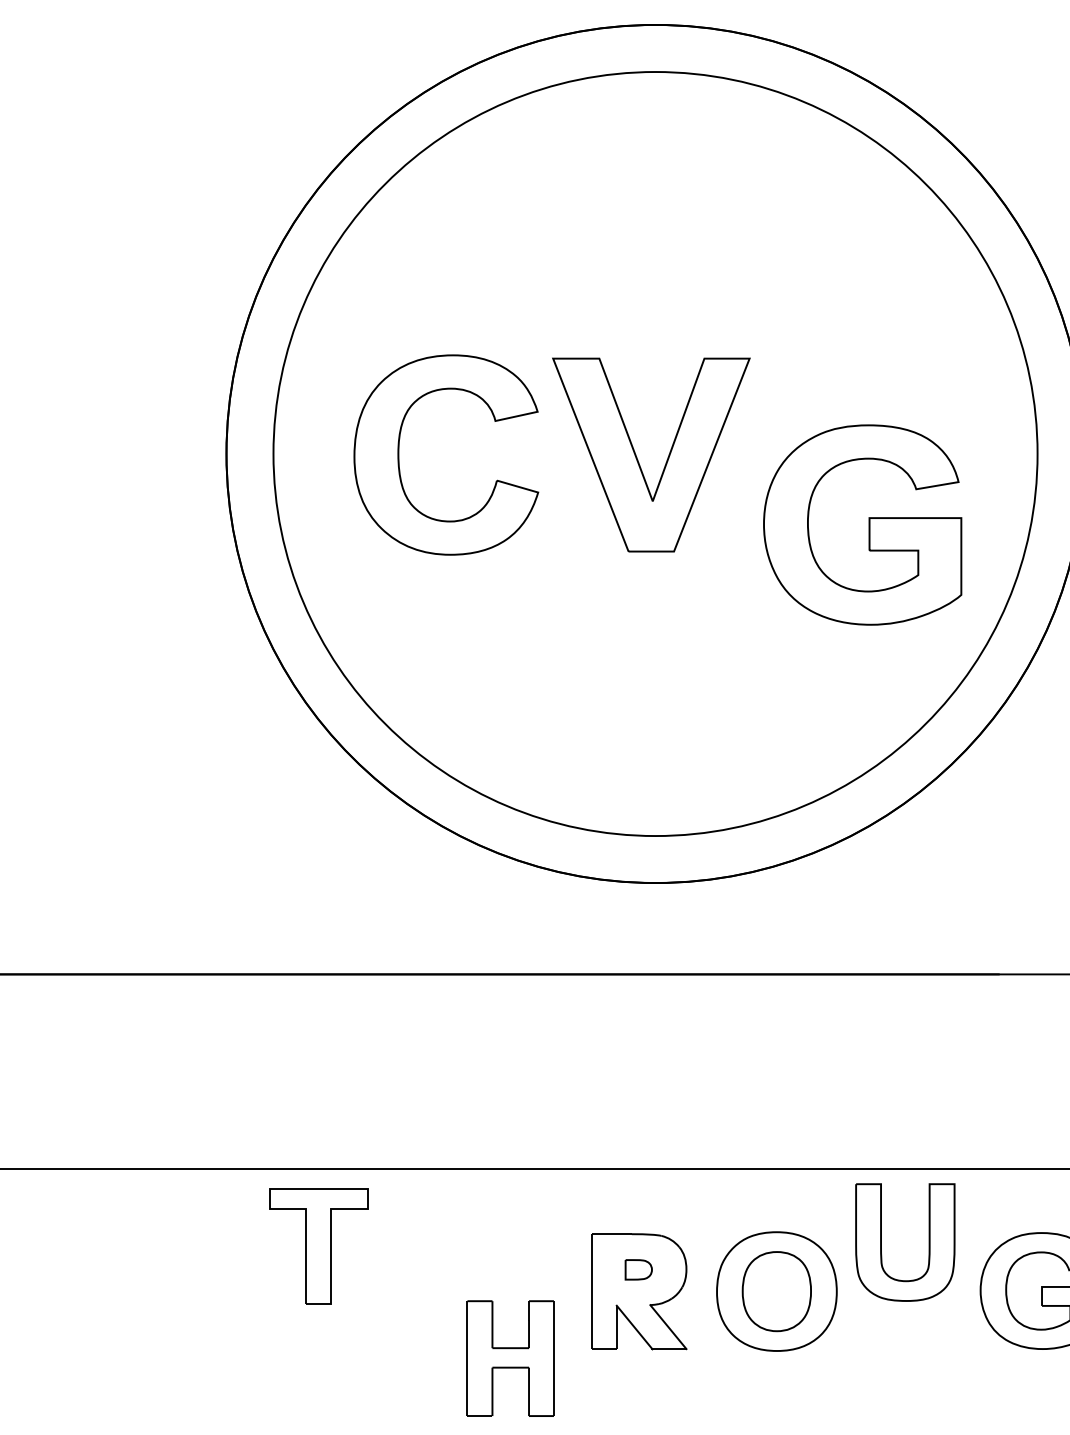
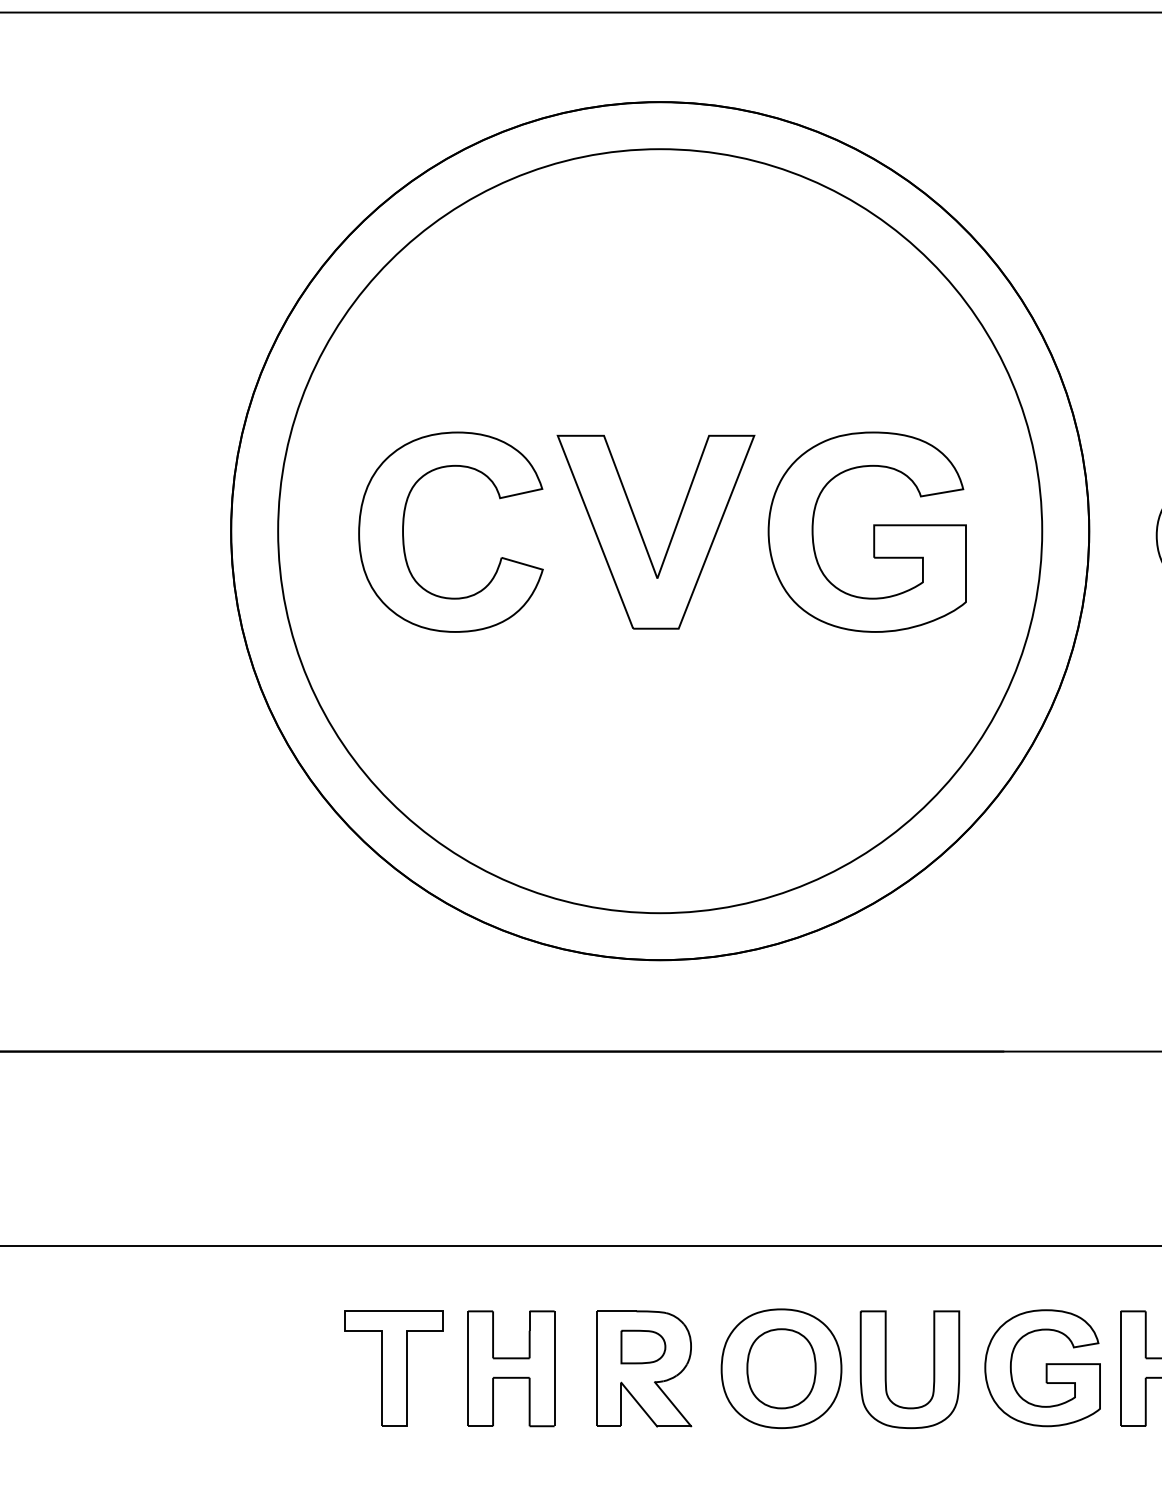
part: (868, 524) -> (873, 531), moved
part: (881, 1242) -> (886, 1369), moved
part: (317, 1246) -> (393, 1368), moved
part: (638, 1269) -> (643, 1346), size x1.67
part: (510, 1358) -> (511, 1368), moved

